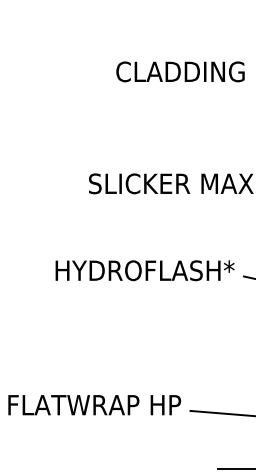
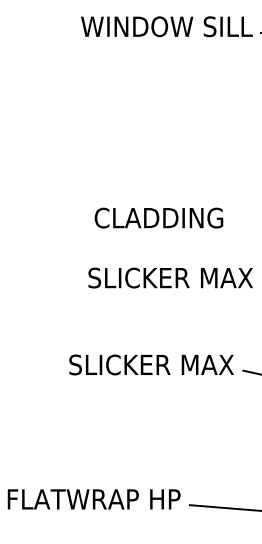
text: (180, 71) -> (158, 217), moved
text: (145, 270) -> (144, 364), HYDROFLASH* -> SLICKER MAX

